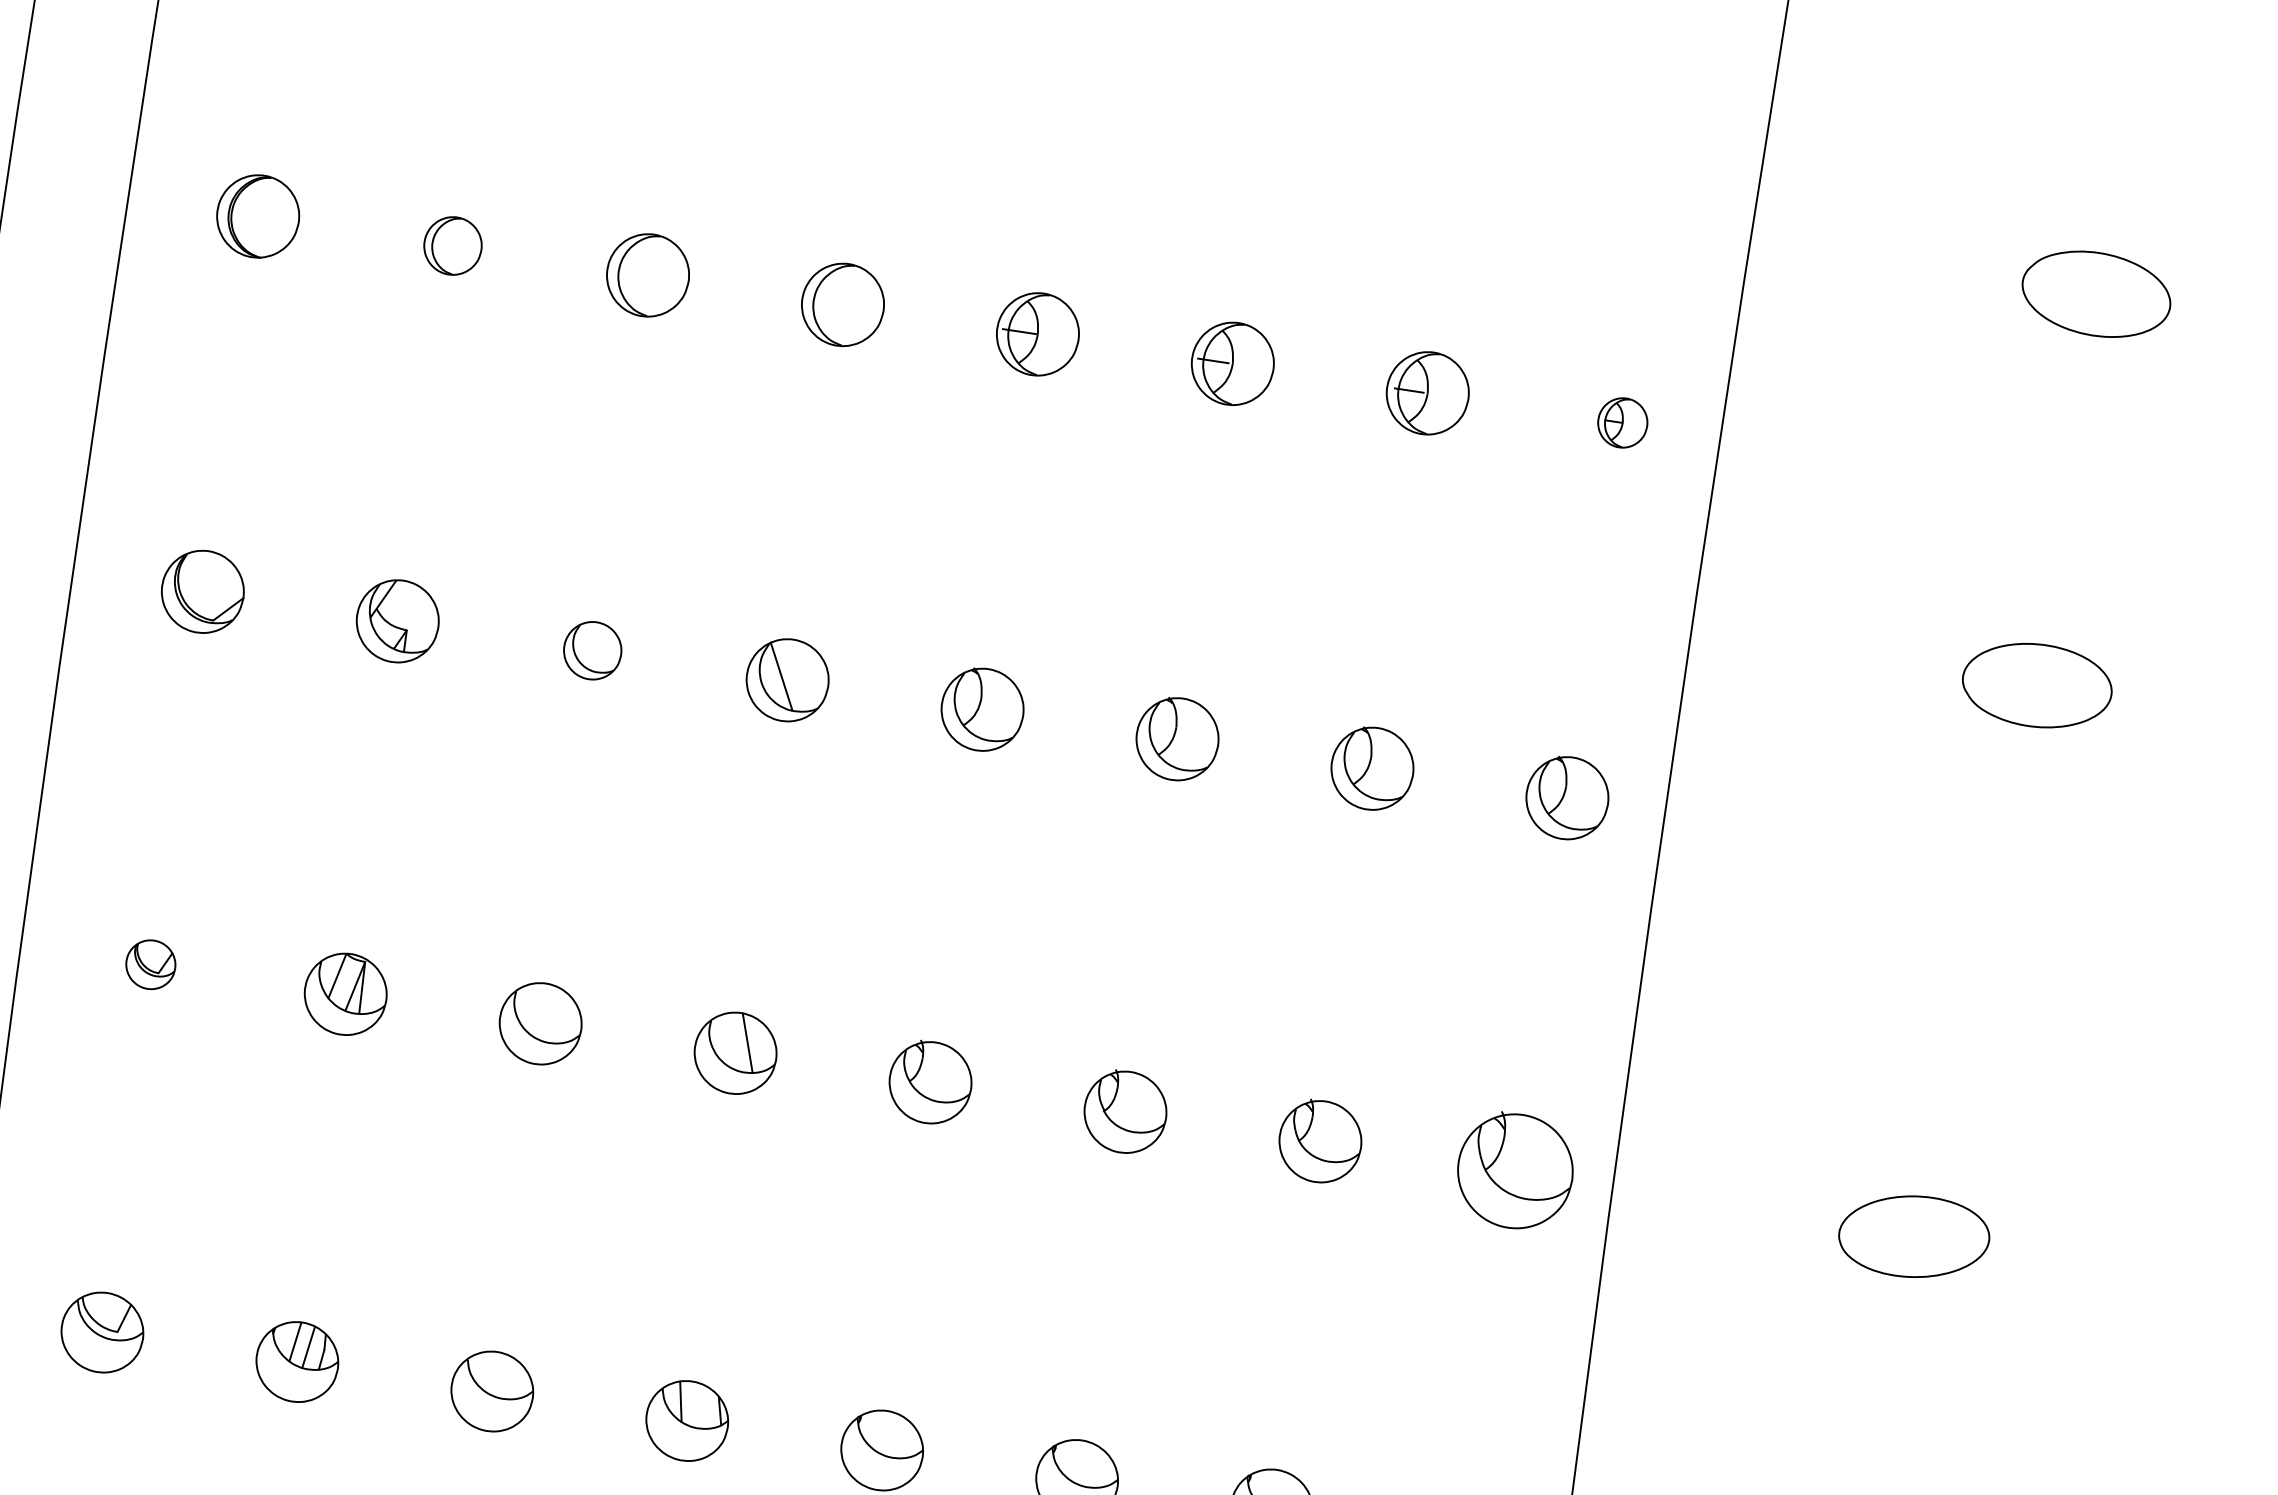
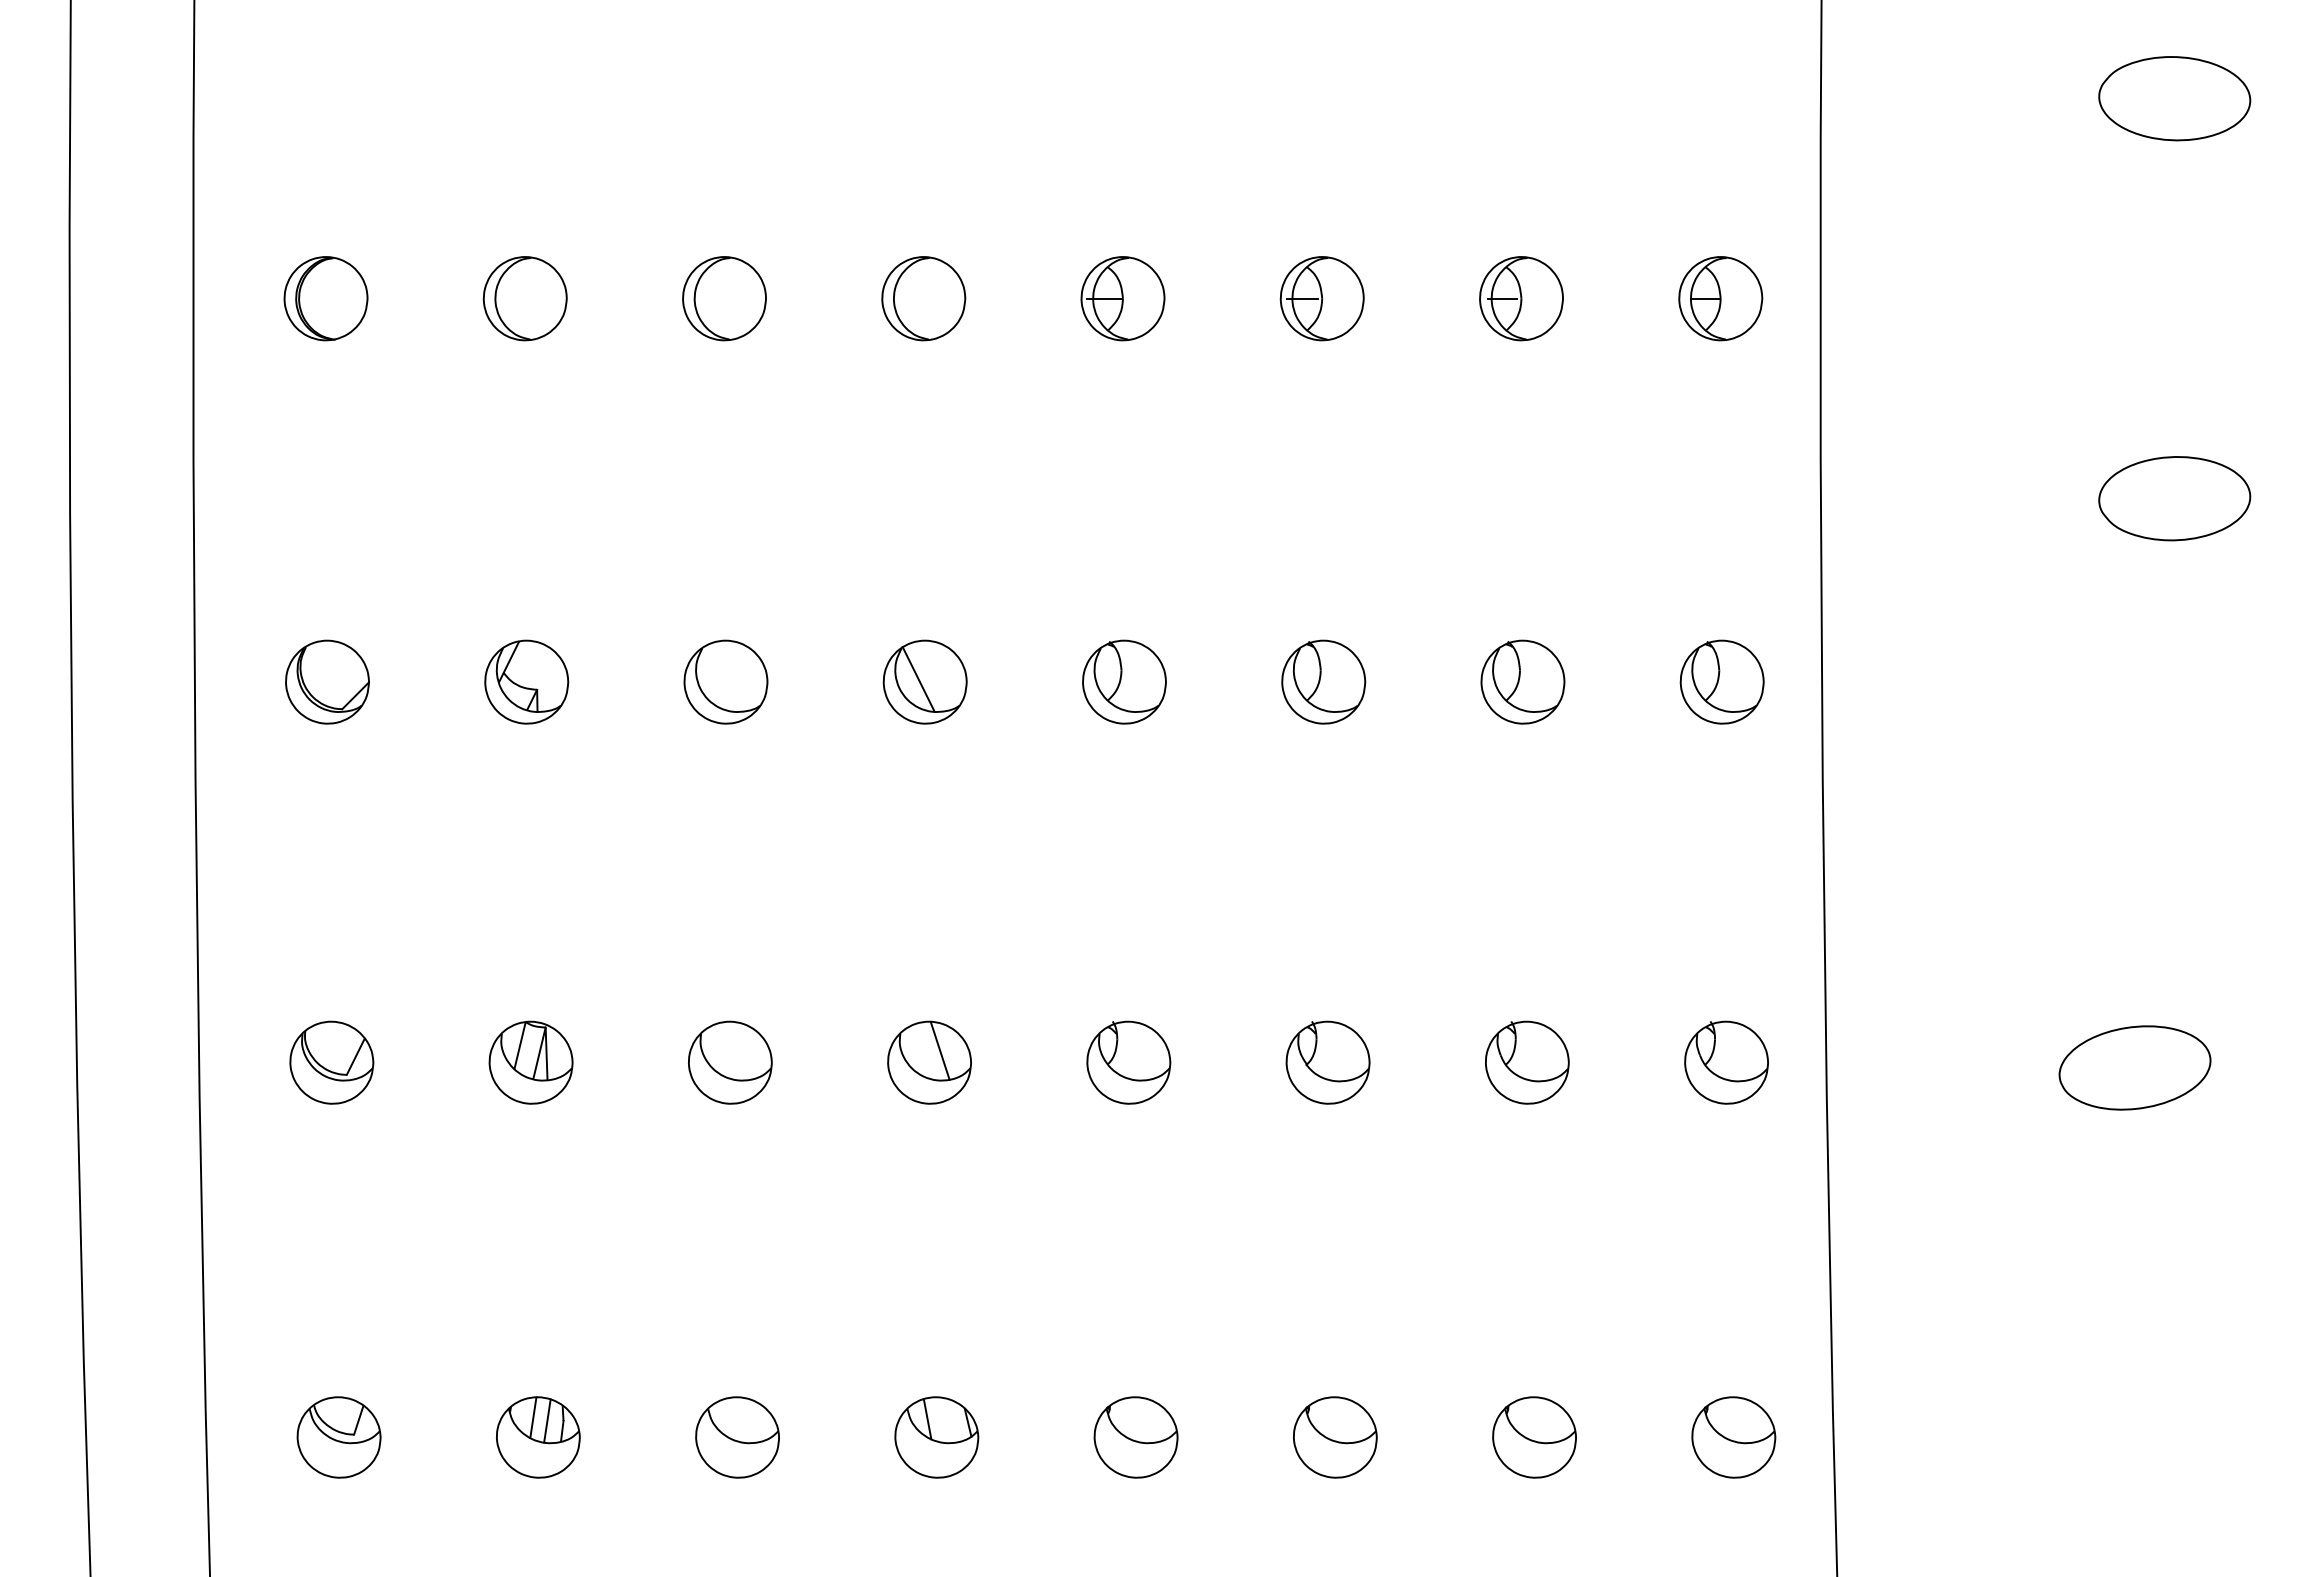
part: (452, 245) -> (524, 298), size x1.43
part: (1622, 422) -> (1720, 298), size x1.67
part: (592, 650) -> (725, 681), size x1.43
part: (150, 964) -> (331, 1062), size x1.67
part: (1515, 1170) -> (1726, 1062), size x0.71

